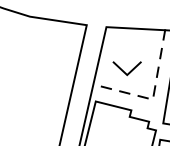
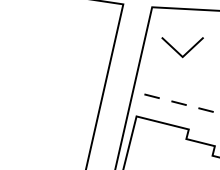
line: (123, 70) -> (177, 50), moved

